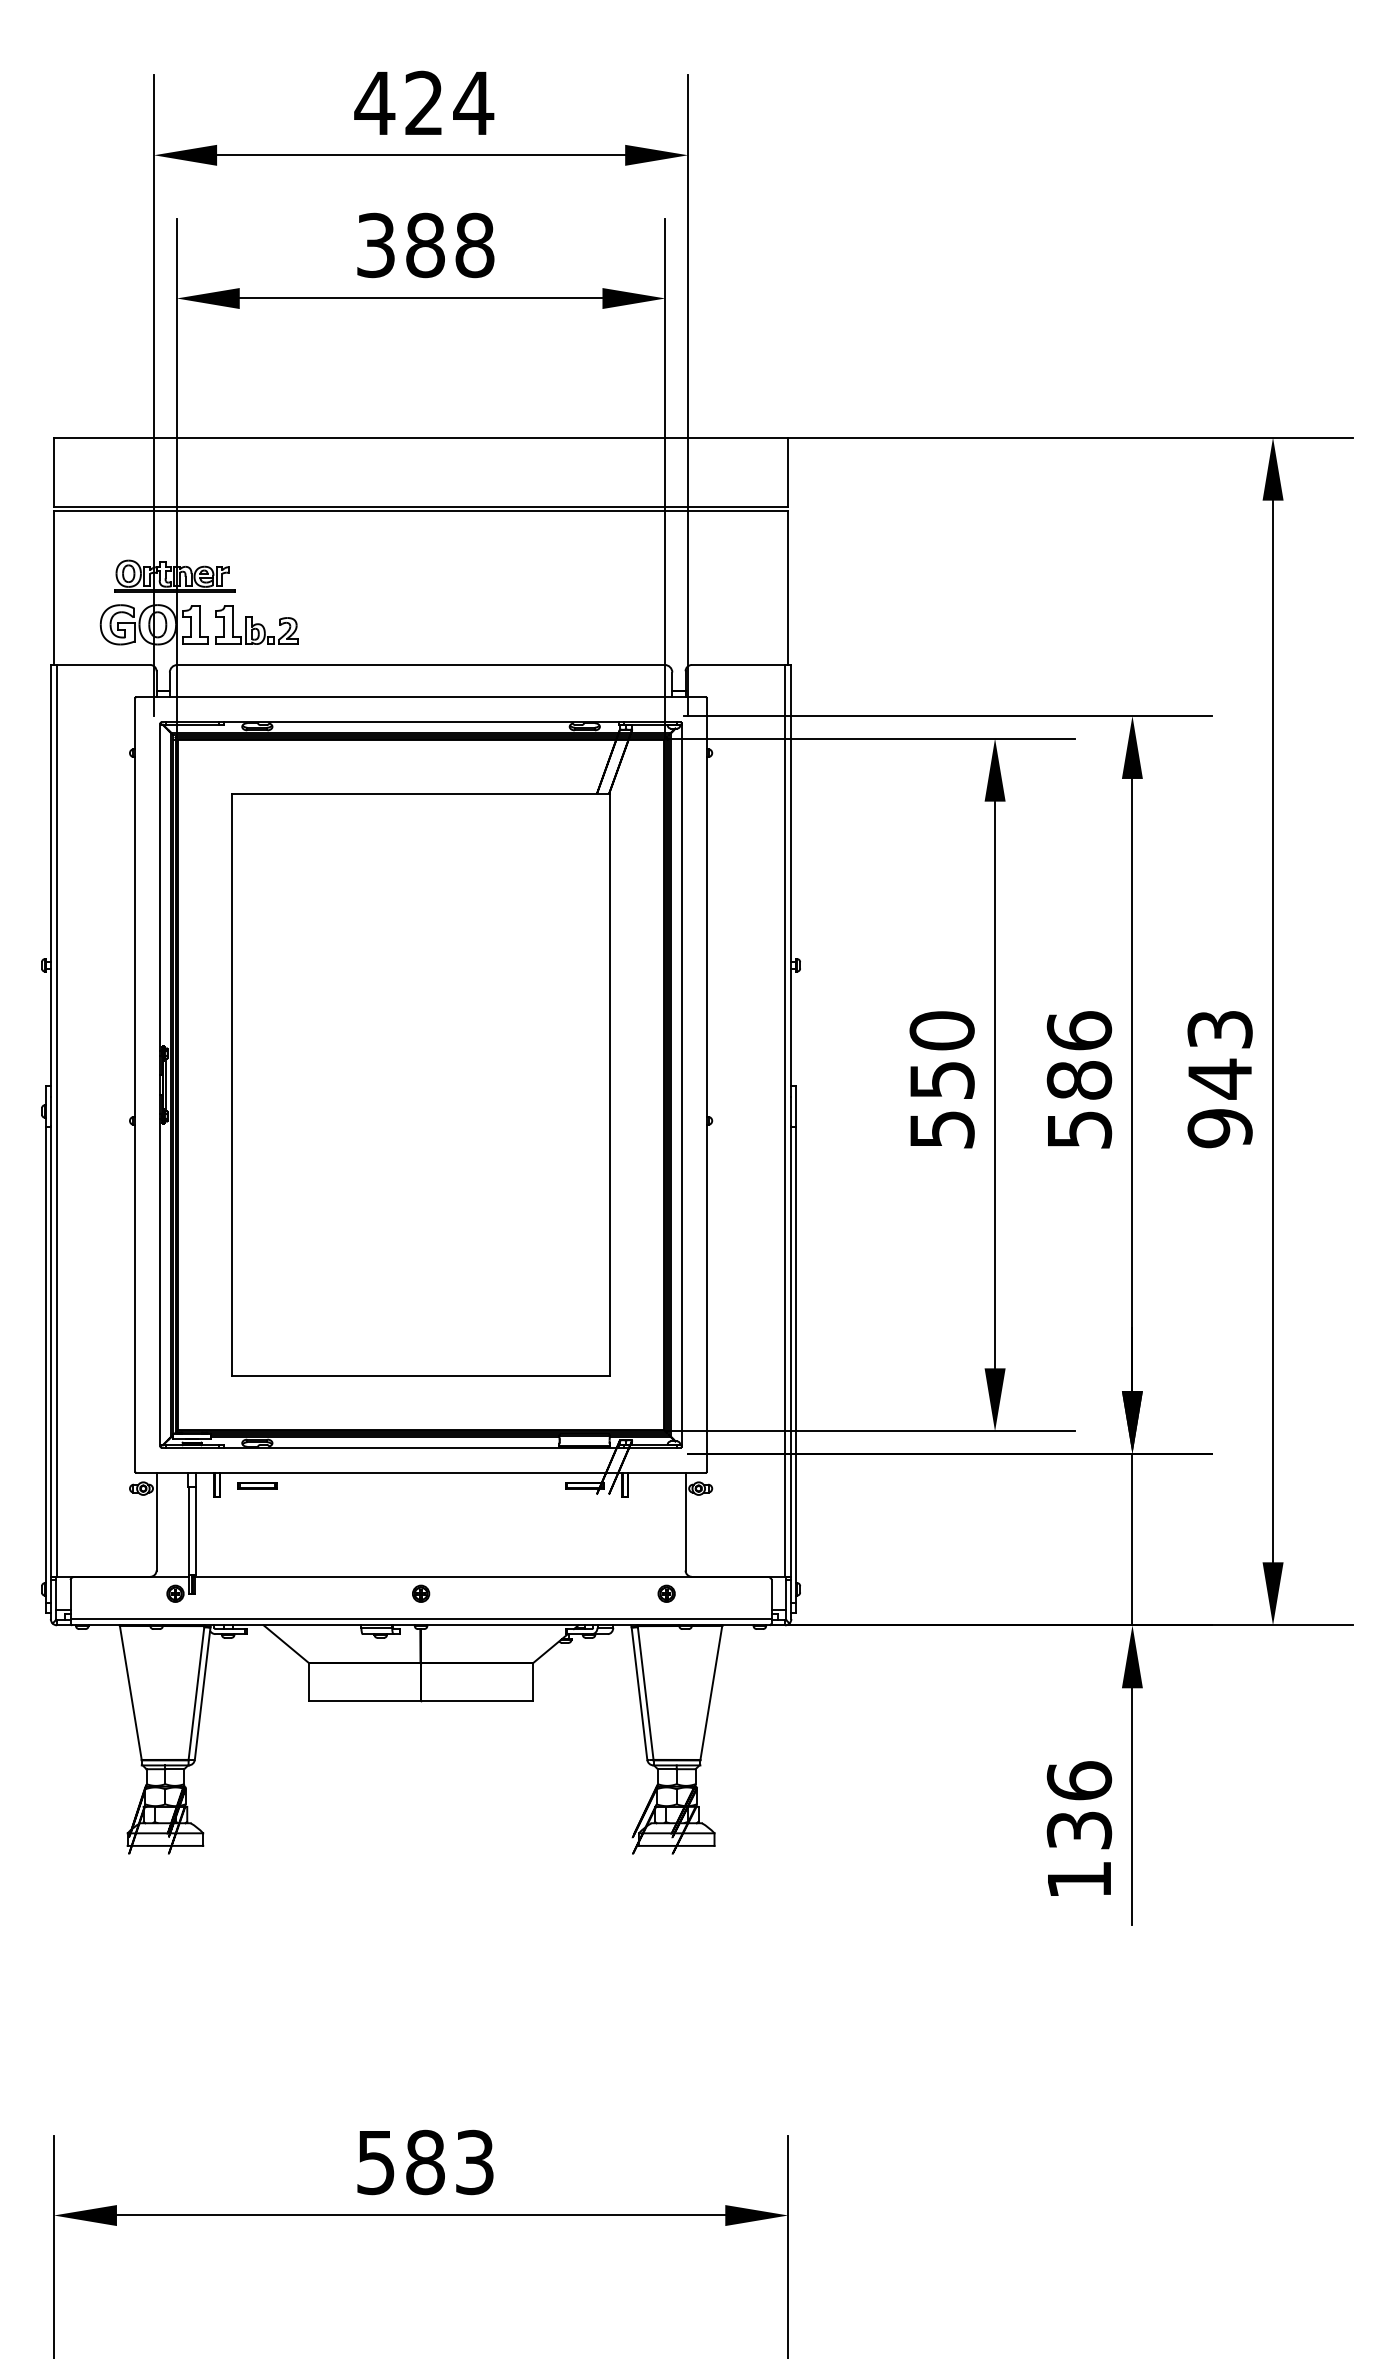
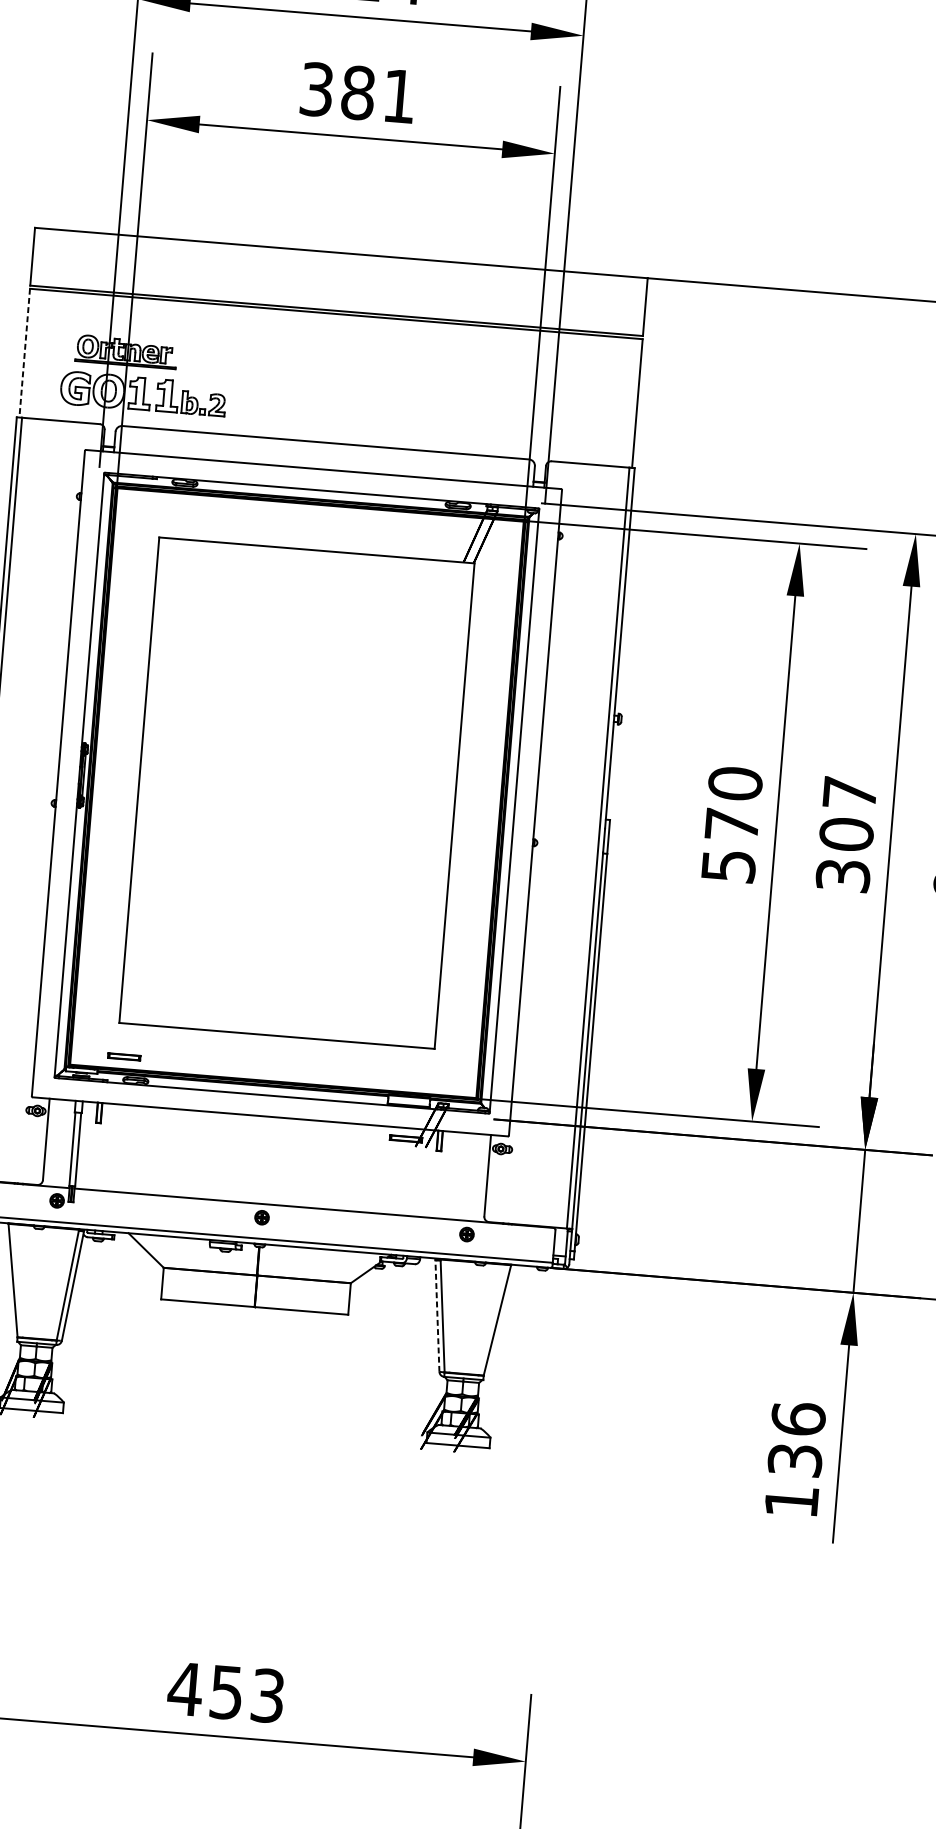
text: (474, 245) -> (399, 96), 388 -> 381
line: (53, 588) -> (24, 353), solid -> dashed
text: (1079, 1079) -> (846, 833), 586 -> 307
text: (942, 1080) -> (732, 825), 550 -> 570
part: (257, 1485) -> (124, 1056), moved
line: (639, 1693) -> (437, 1315), solid -> dashed
text: (399, 2162) -> (205, 1690), 583 -> 453

